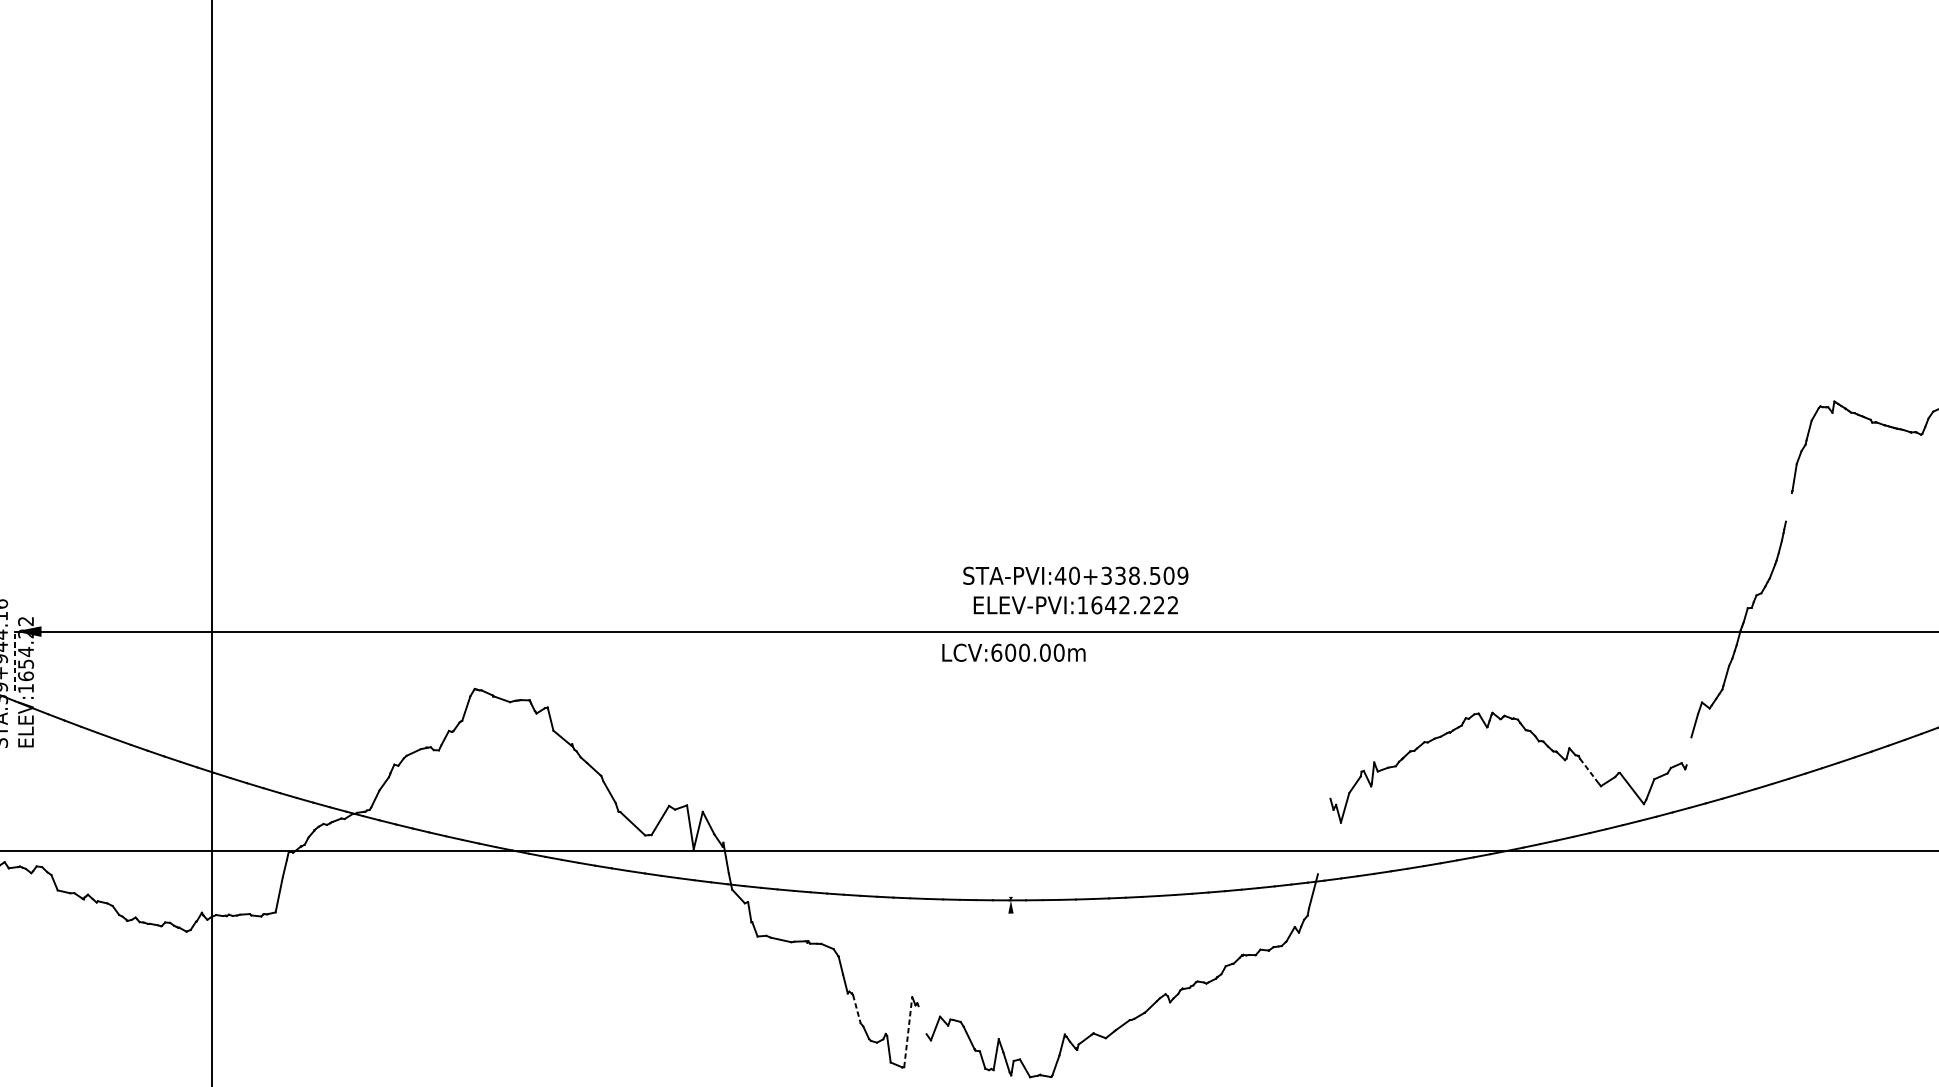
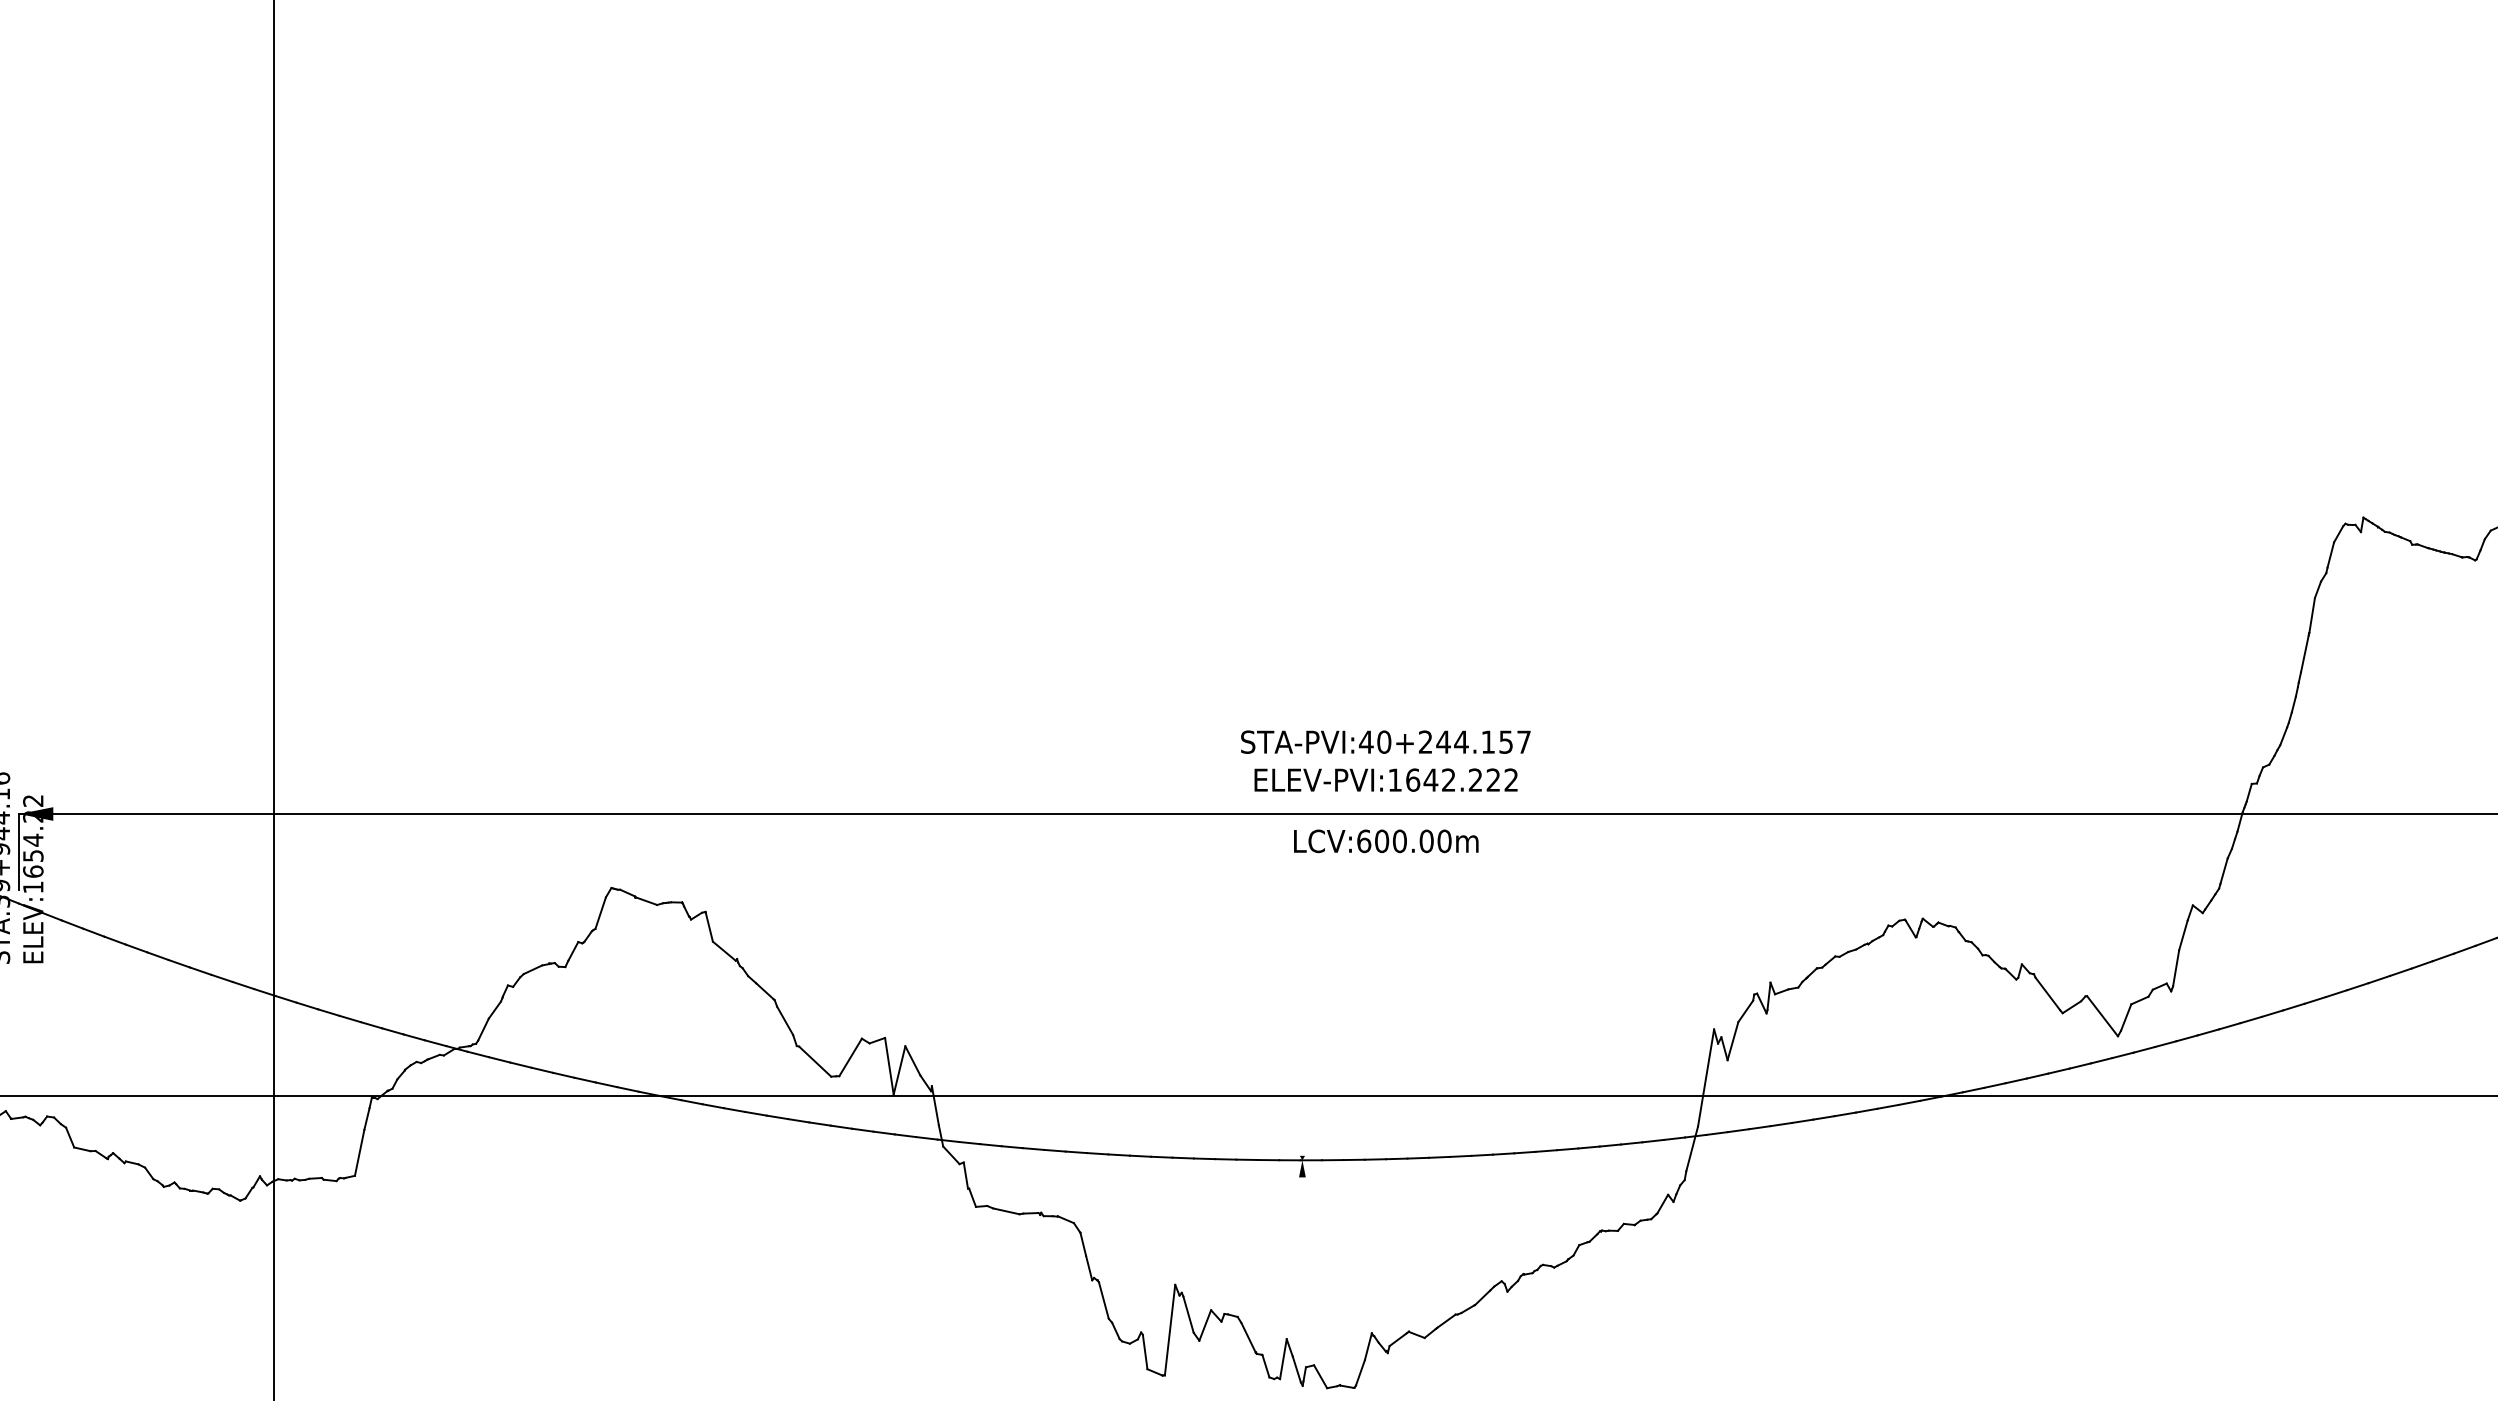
line: (1788, 507) -> (2304, 653), added
text: (1145, 575) -> (1475, 741), STA-PVI:40+338.509 -> STA-PVI:40+244.157
text: (1014, 652) -> (1386, 841), moved
line: (15, 661) -> (19, 852), dashed -> solid
line: (1689, 751) -> (2176, 968), added
line: (1589, 771) -> (2048, 994), dashed -> solid
line: (1324, 836) -> (1706, 1077), added
line: (856, 1009) -> (1103, 1300), dashed -> solid
line: (922, 1020) -> (1188, 1314), added
line: (908, 1032) -> (1170, 1330), dashed -> solid

